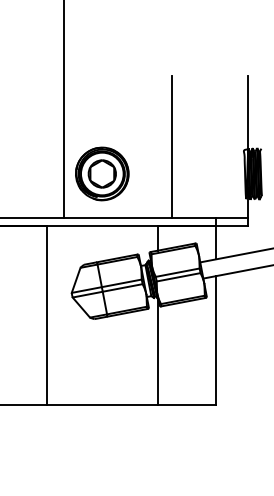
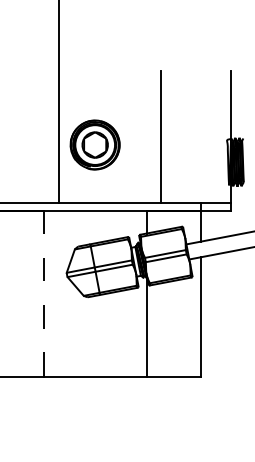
part: (101, 173) -> (94, 144), moved
line: (46, 316) -> (43, 294), solid -> dashed

